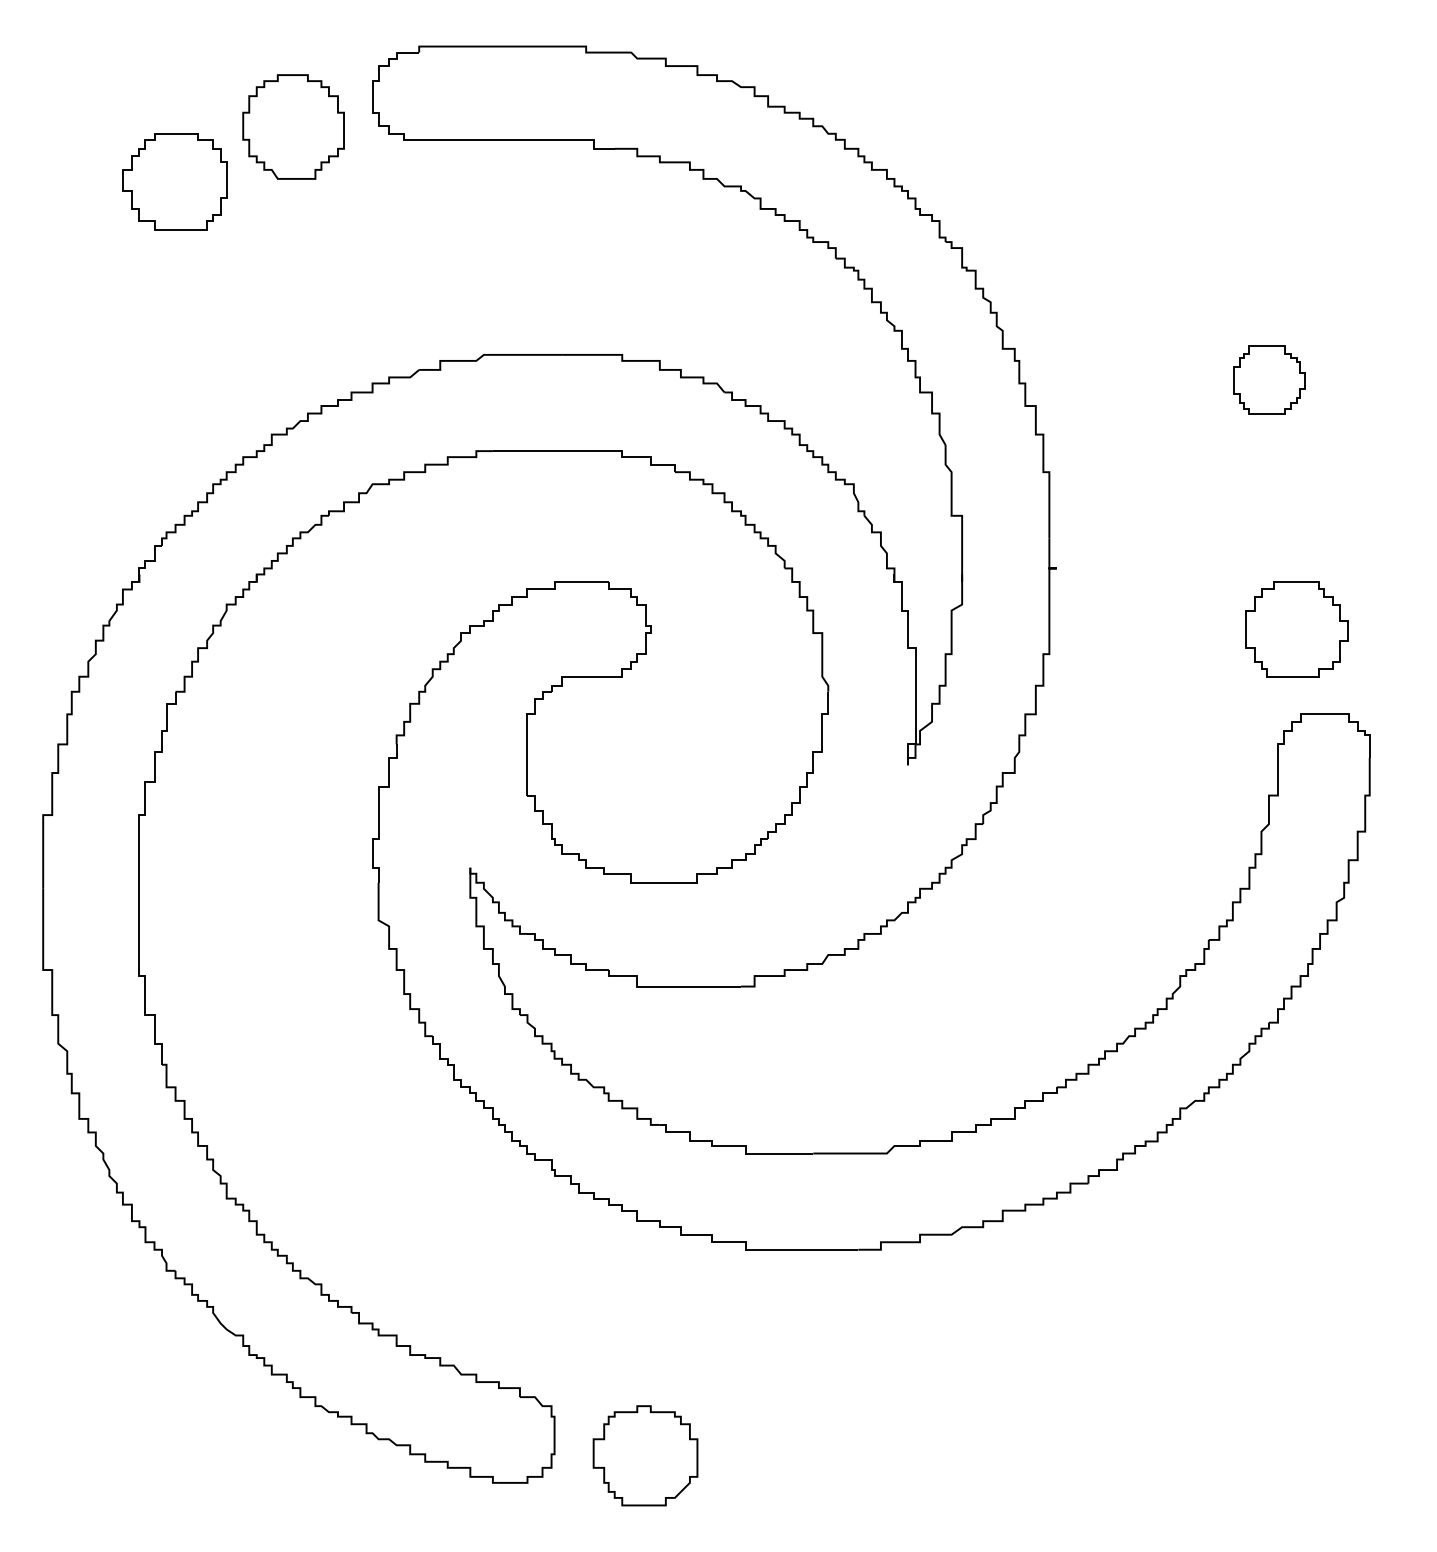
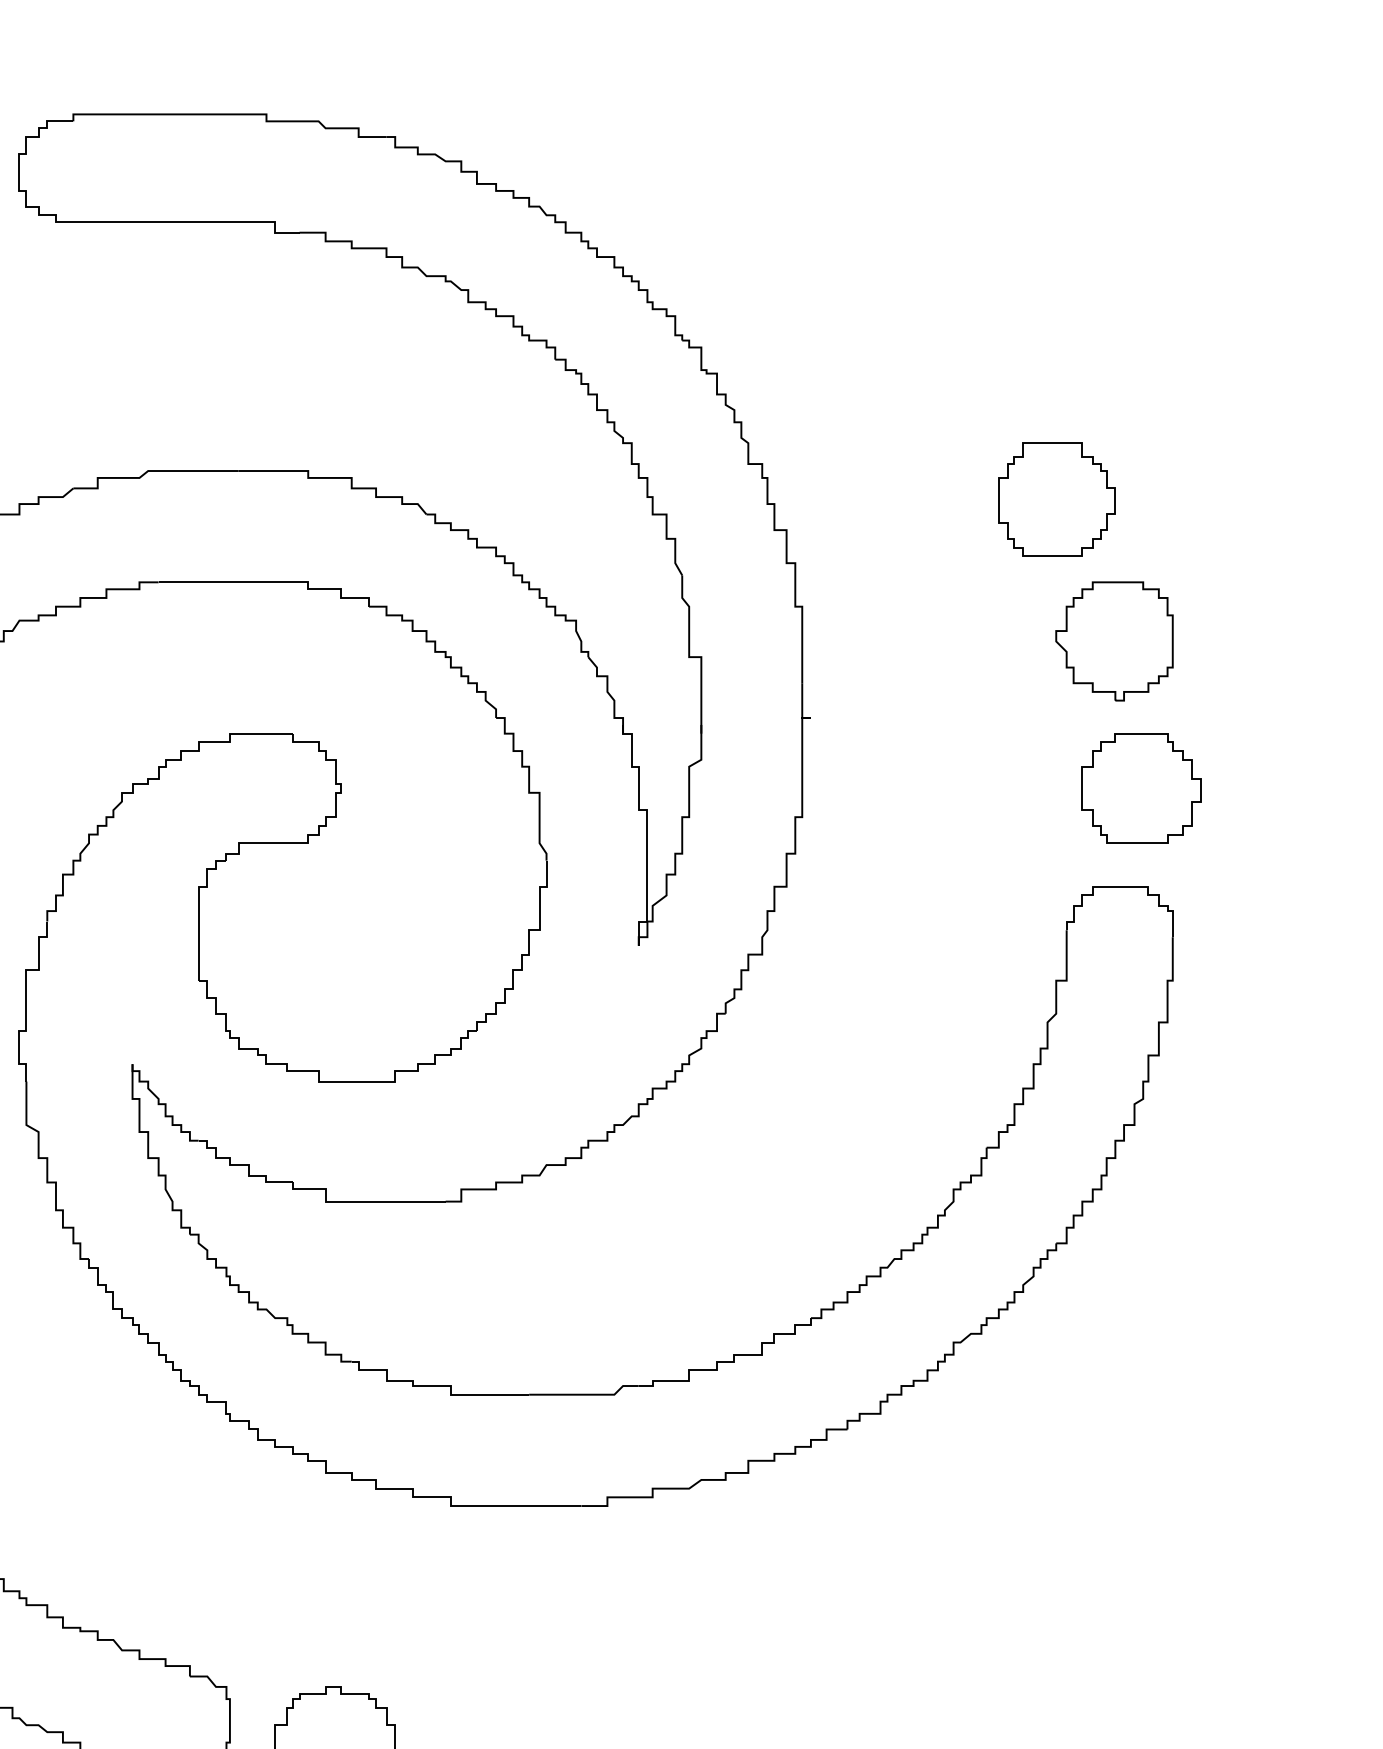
part: (1269, 379) -> (1056, 499), size x1.43
part: (1319, 502) -> (1114, 641), added
part: (1296, 629) -> (1141, 788), moved

